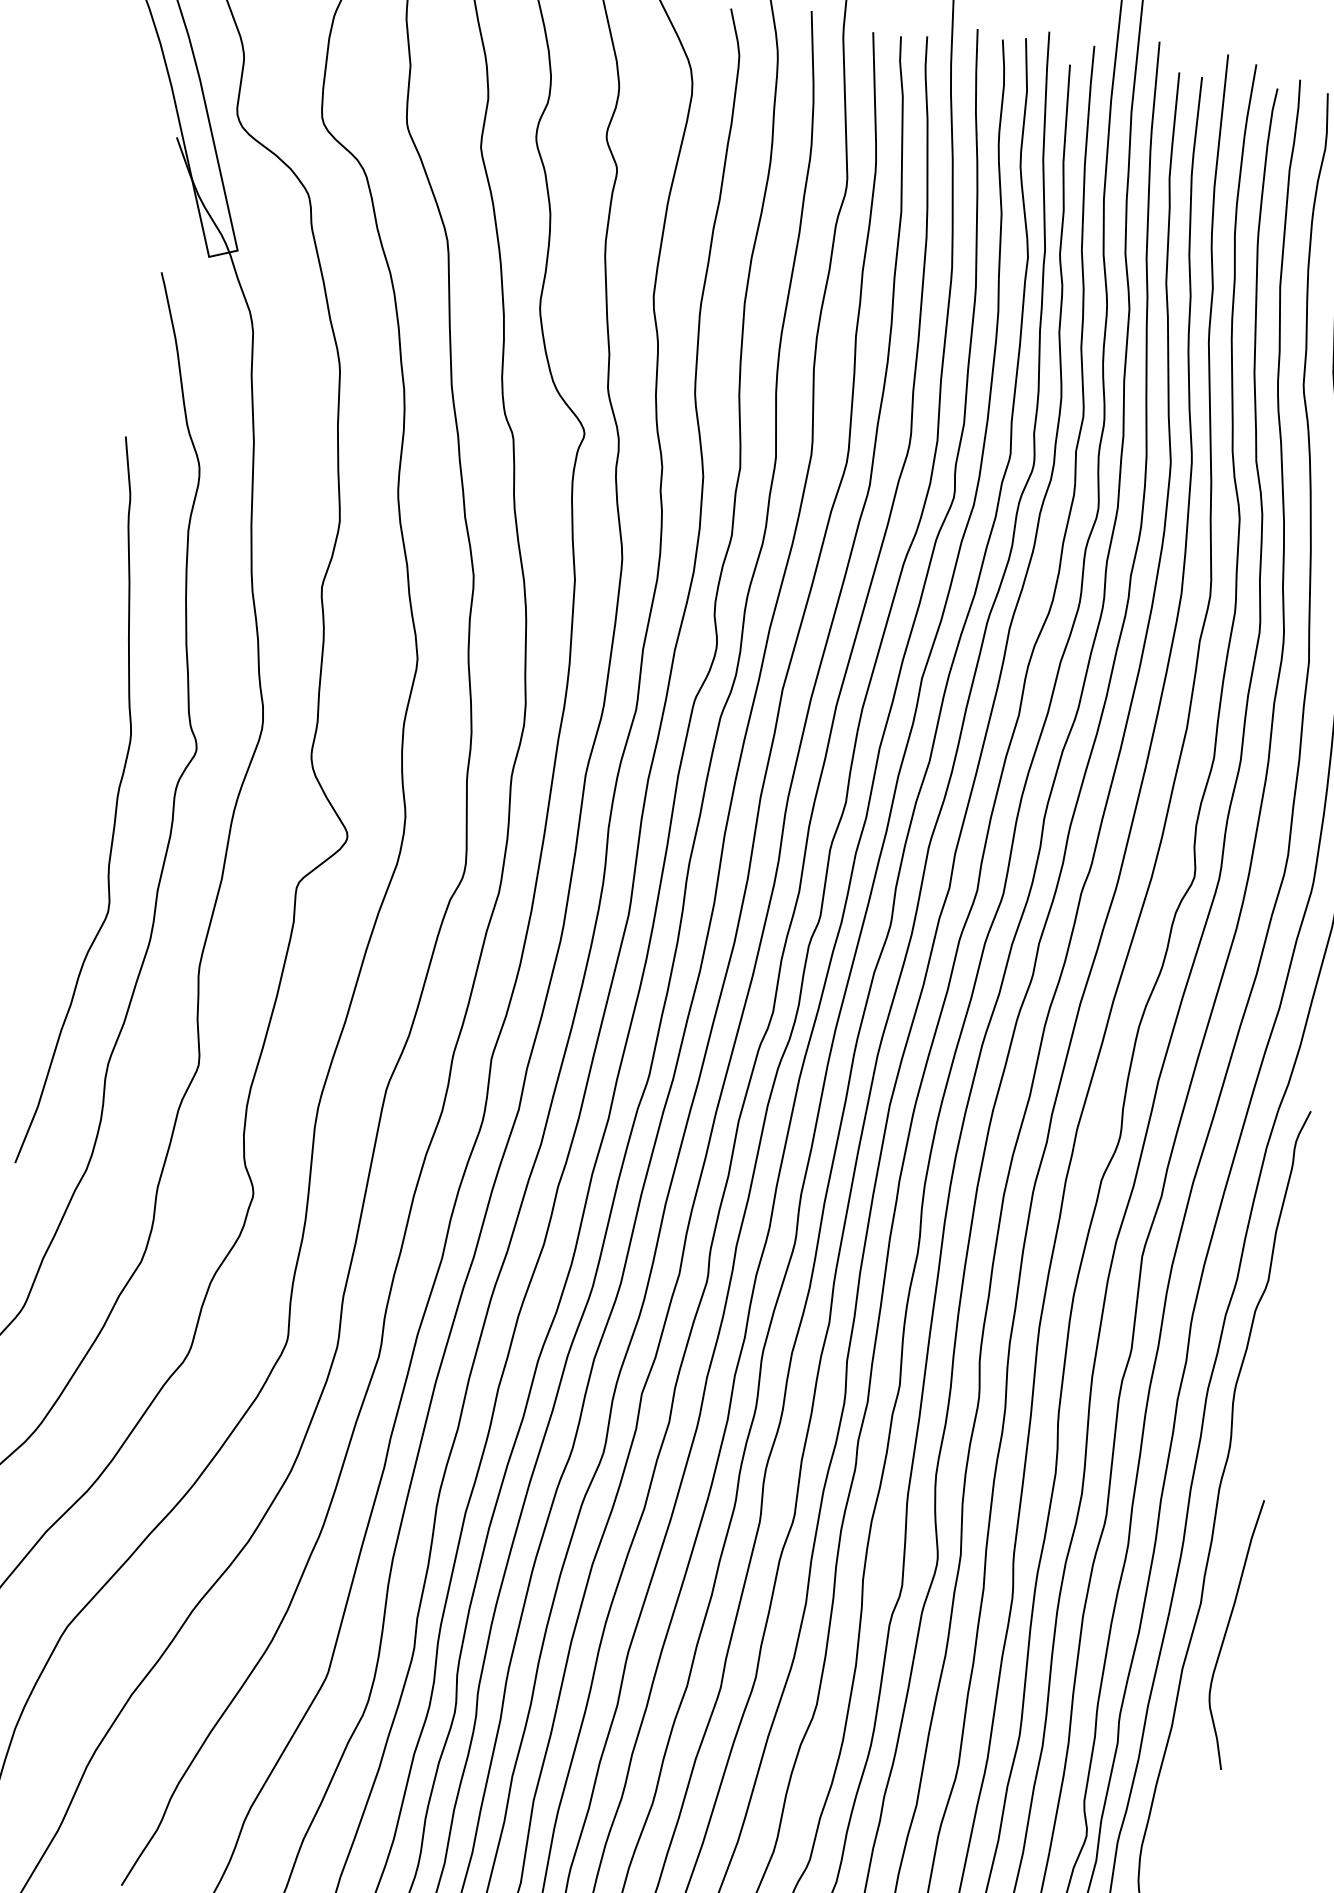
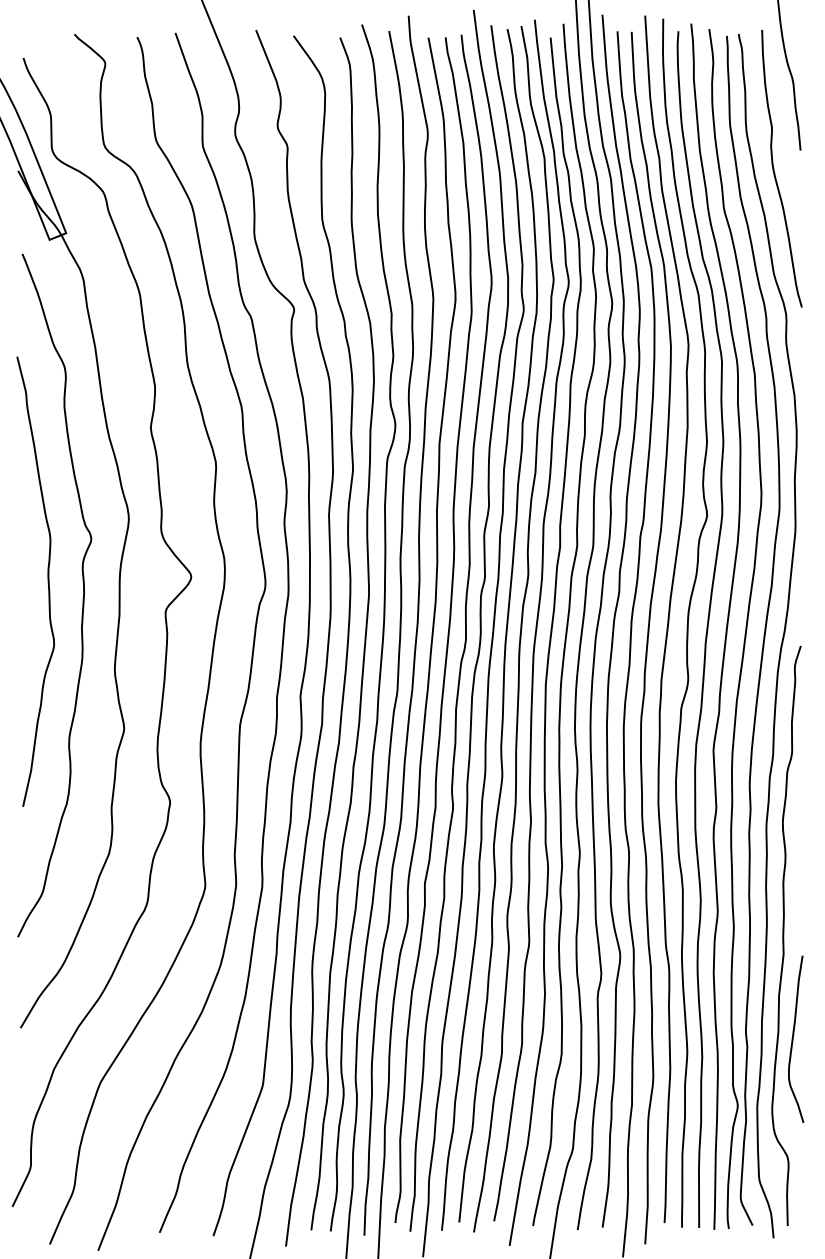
curve: (1227, 1631) -> (793, 1038), moved

